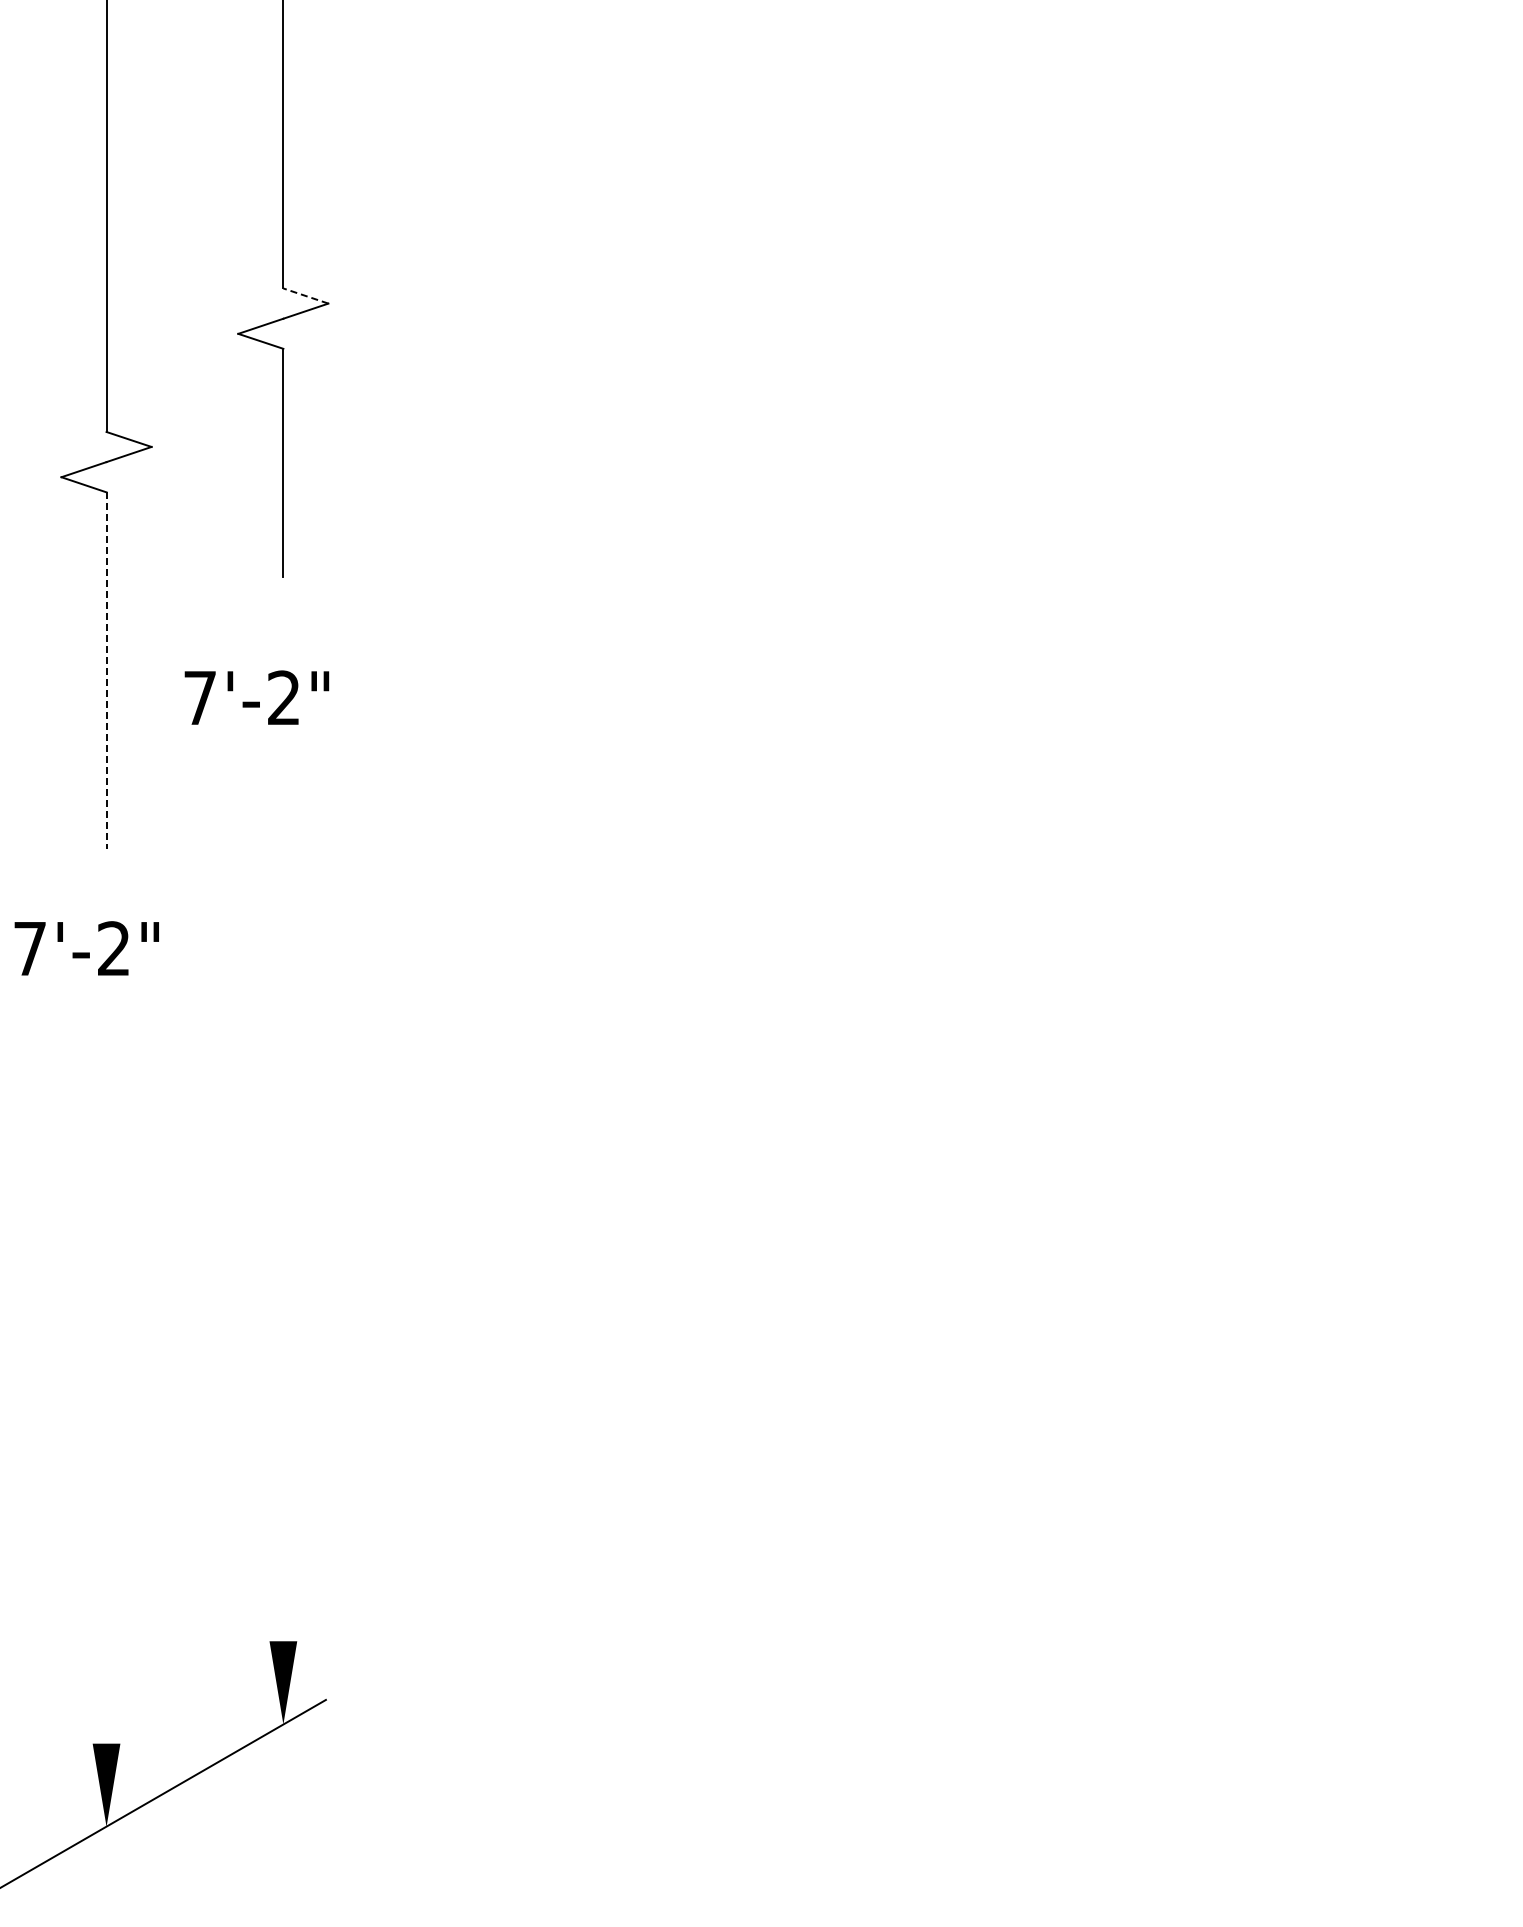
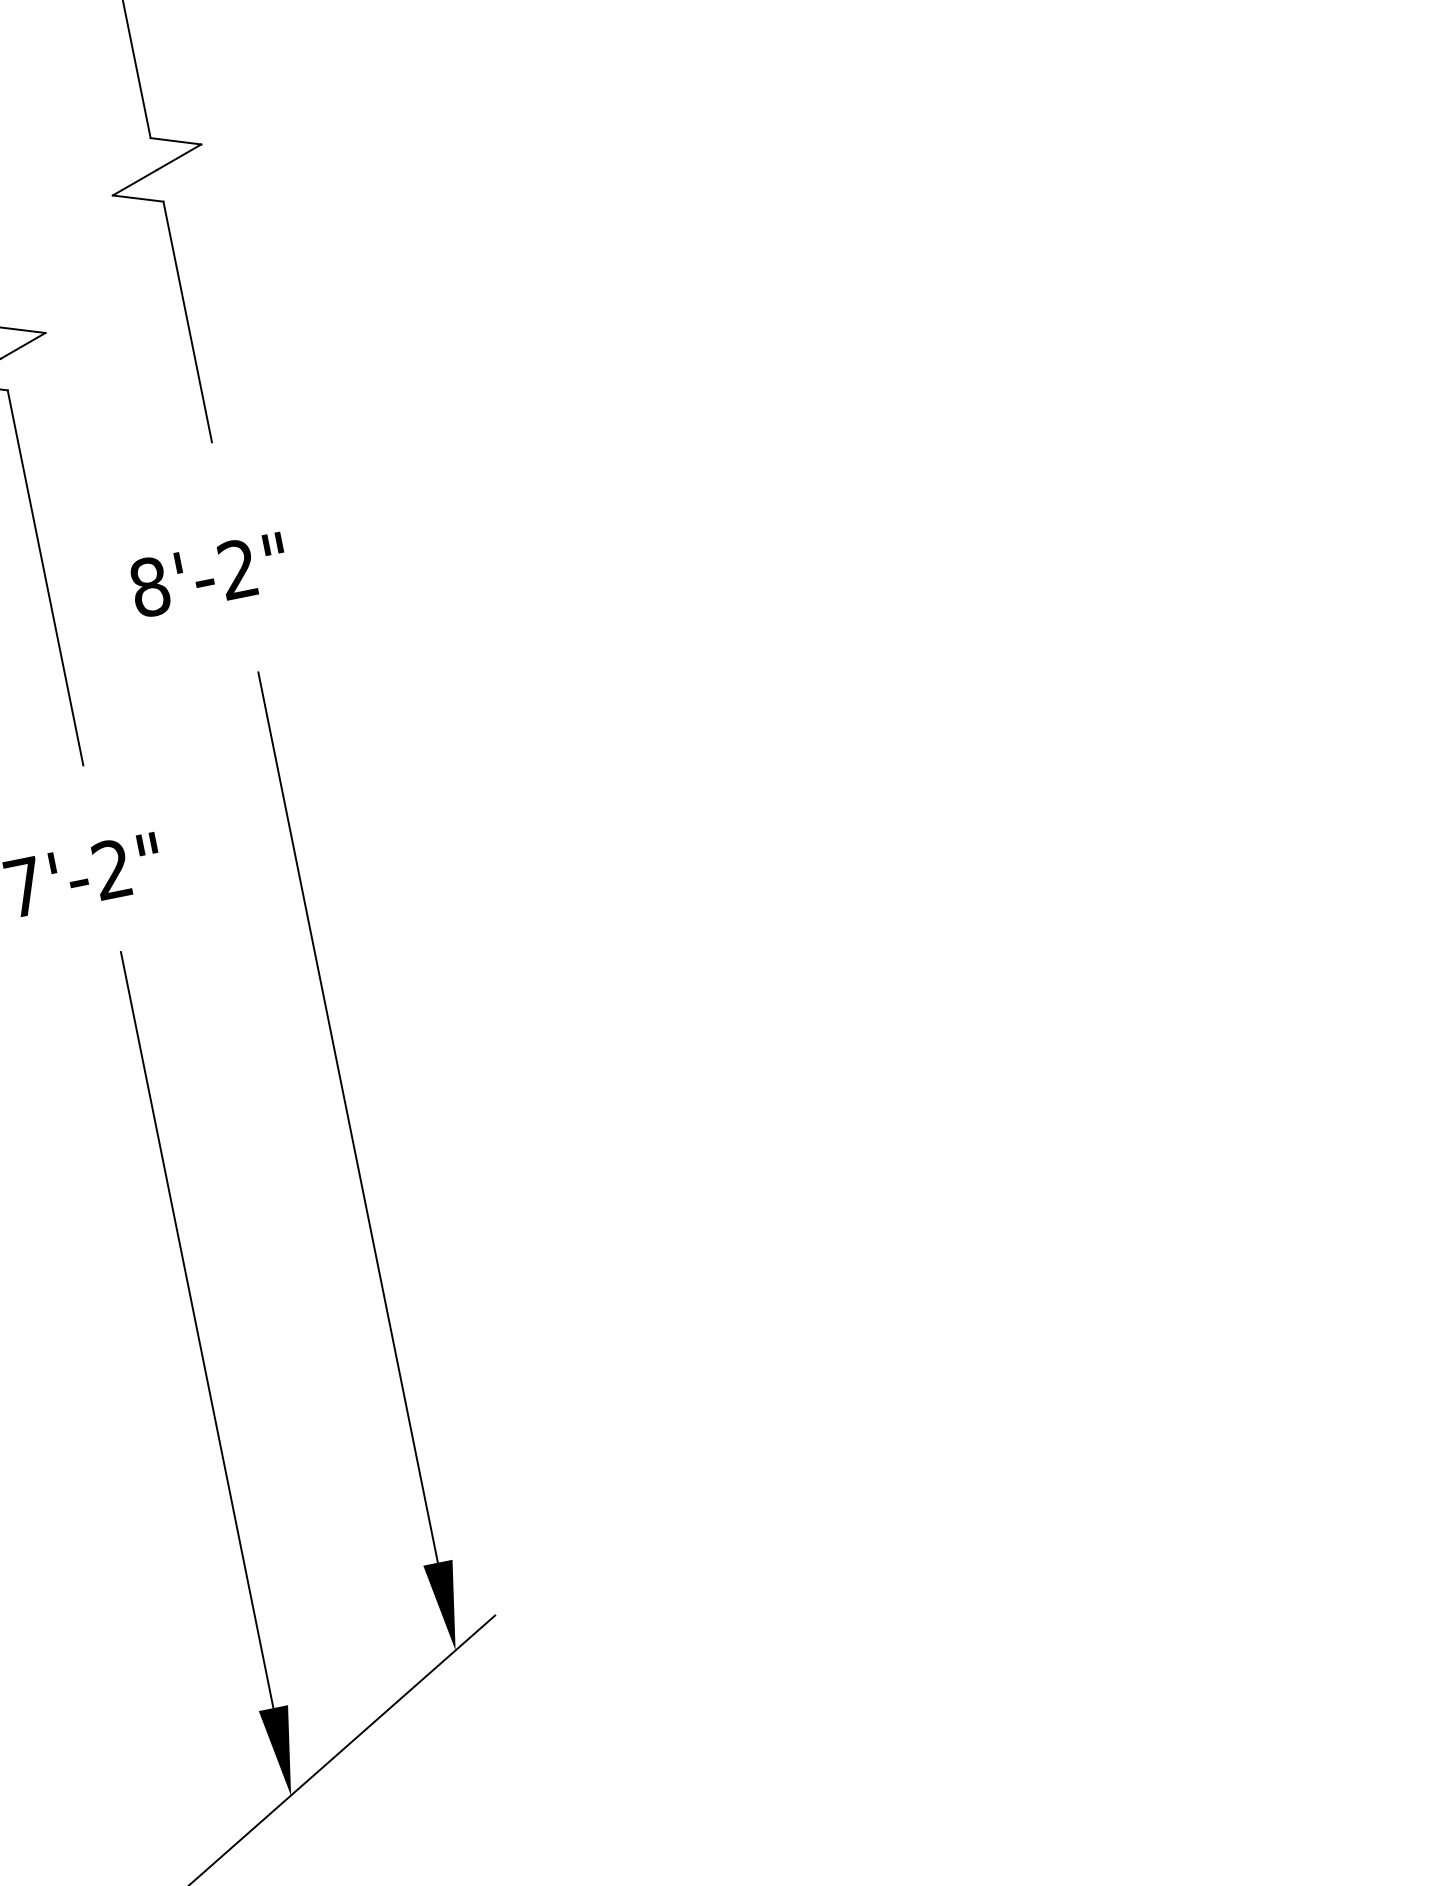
line: (305, 296) -> (175, 141), dashed -> solid
line: (106, 670) -> (45, 577), dashed -> solid
text: (199, 697) -> (149, 586), 7'-2" -> 8'-2"
line: (283, 1238) -> (352, 1138), added
line: (106, 1404) -> (201, 1350), added

